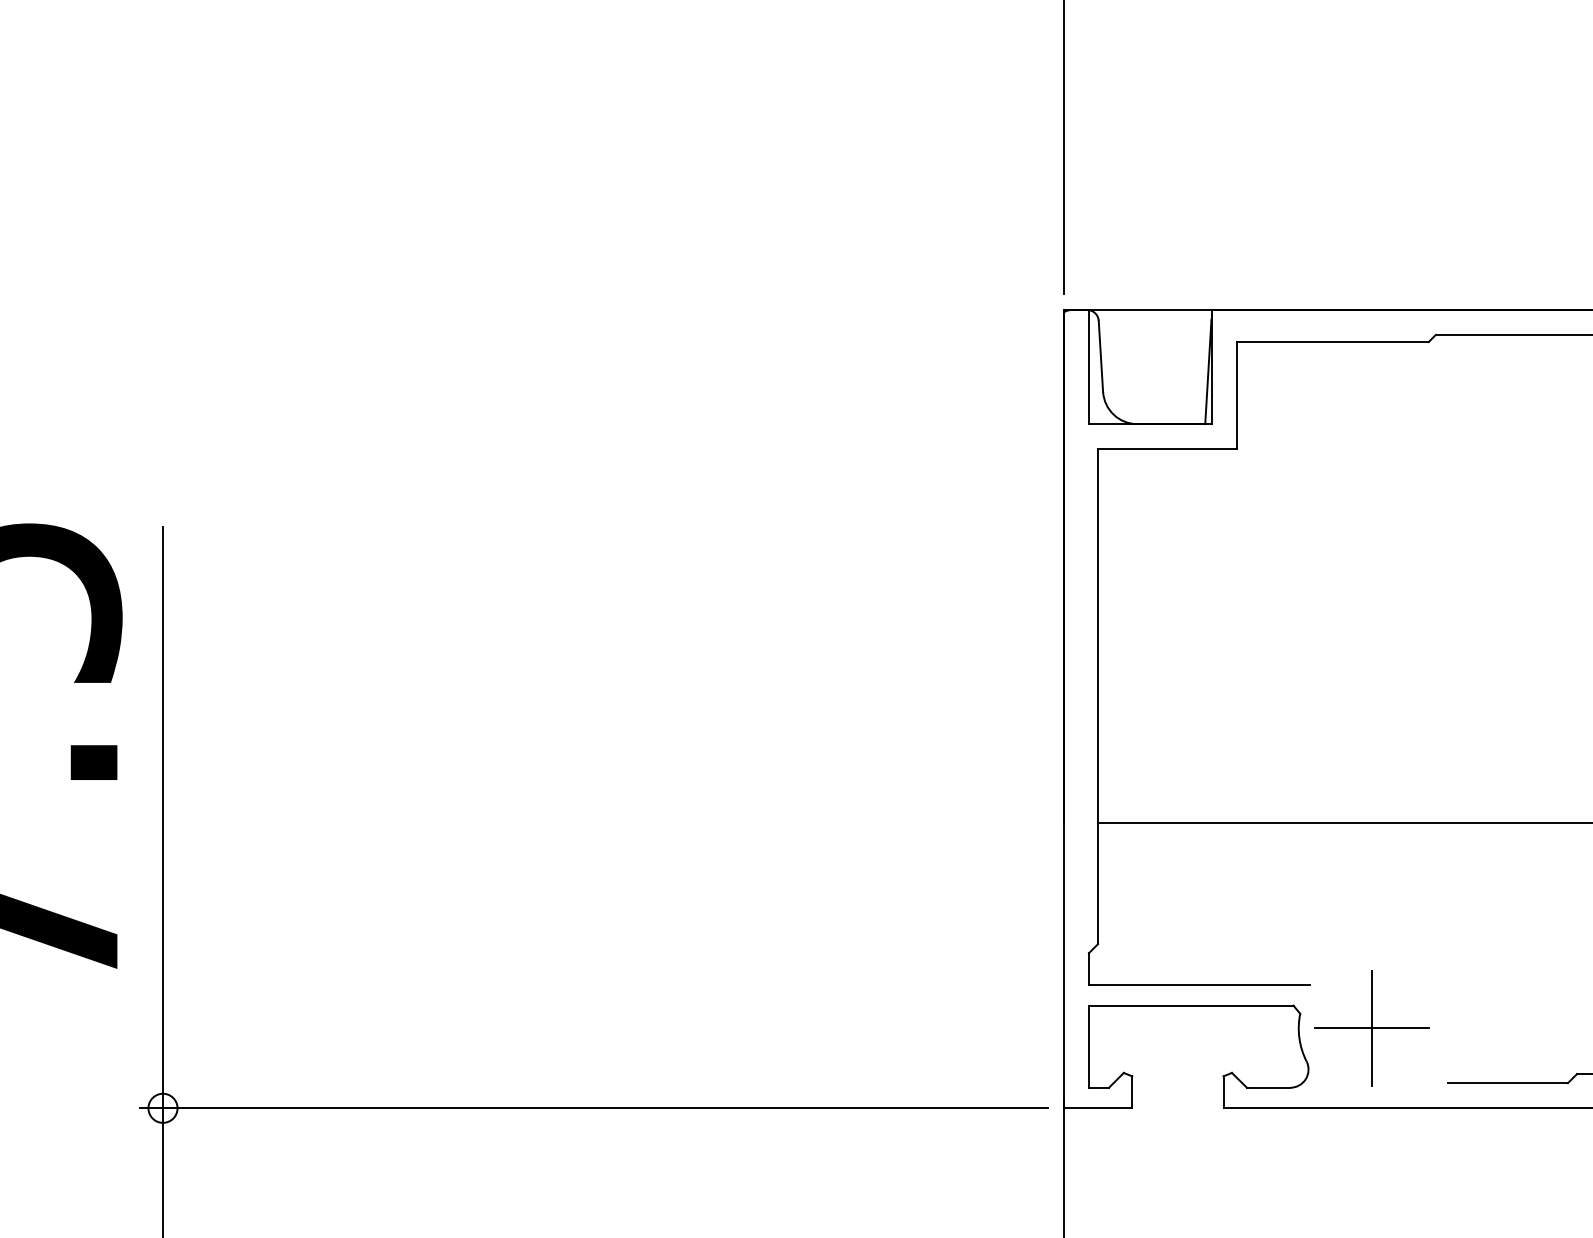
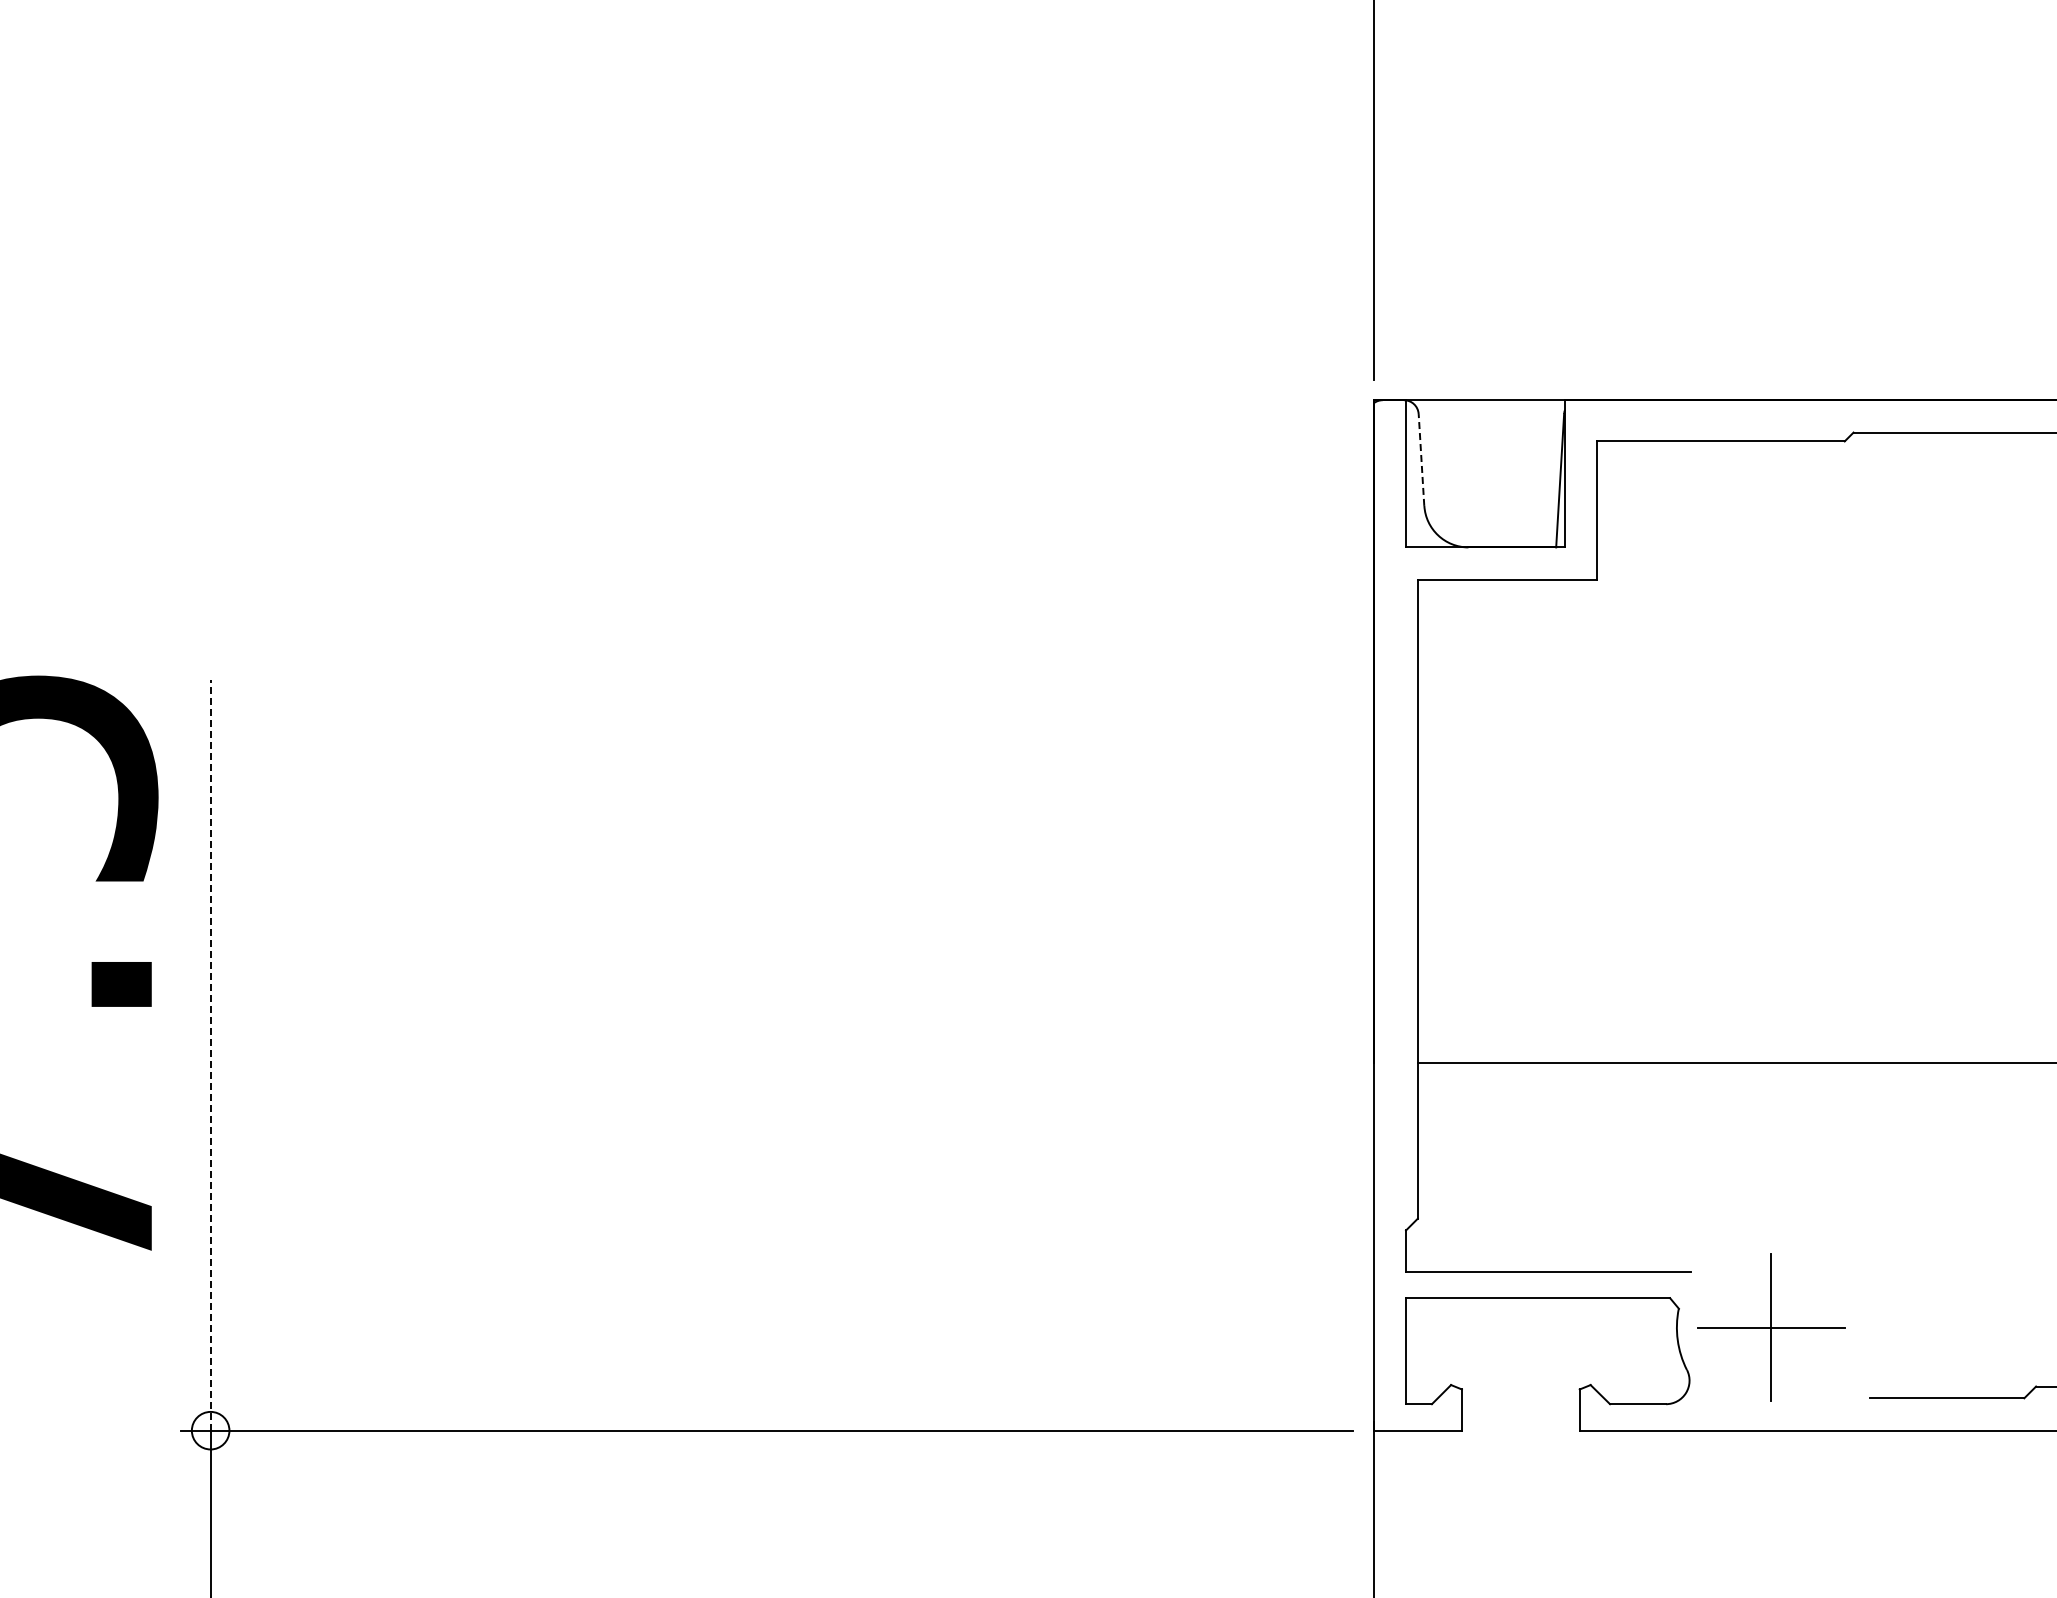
line: (1100, 356) -> (1421, 459), solid -> dashed
line: (162, 816) -> (210, 1054), solid -> dashed

